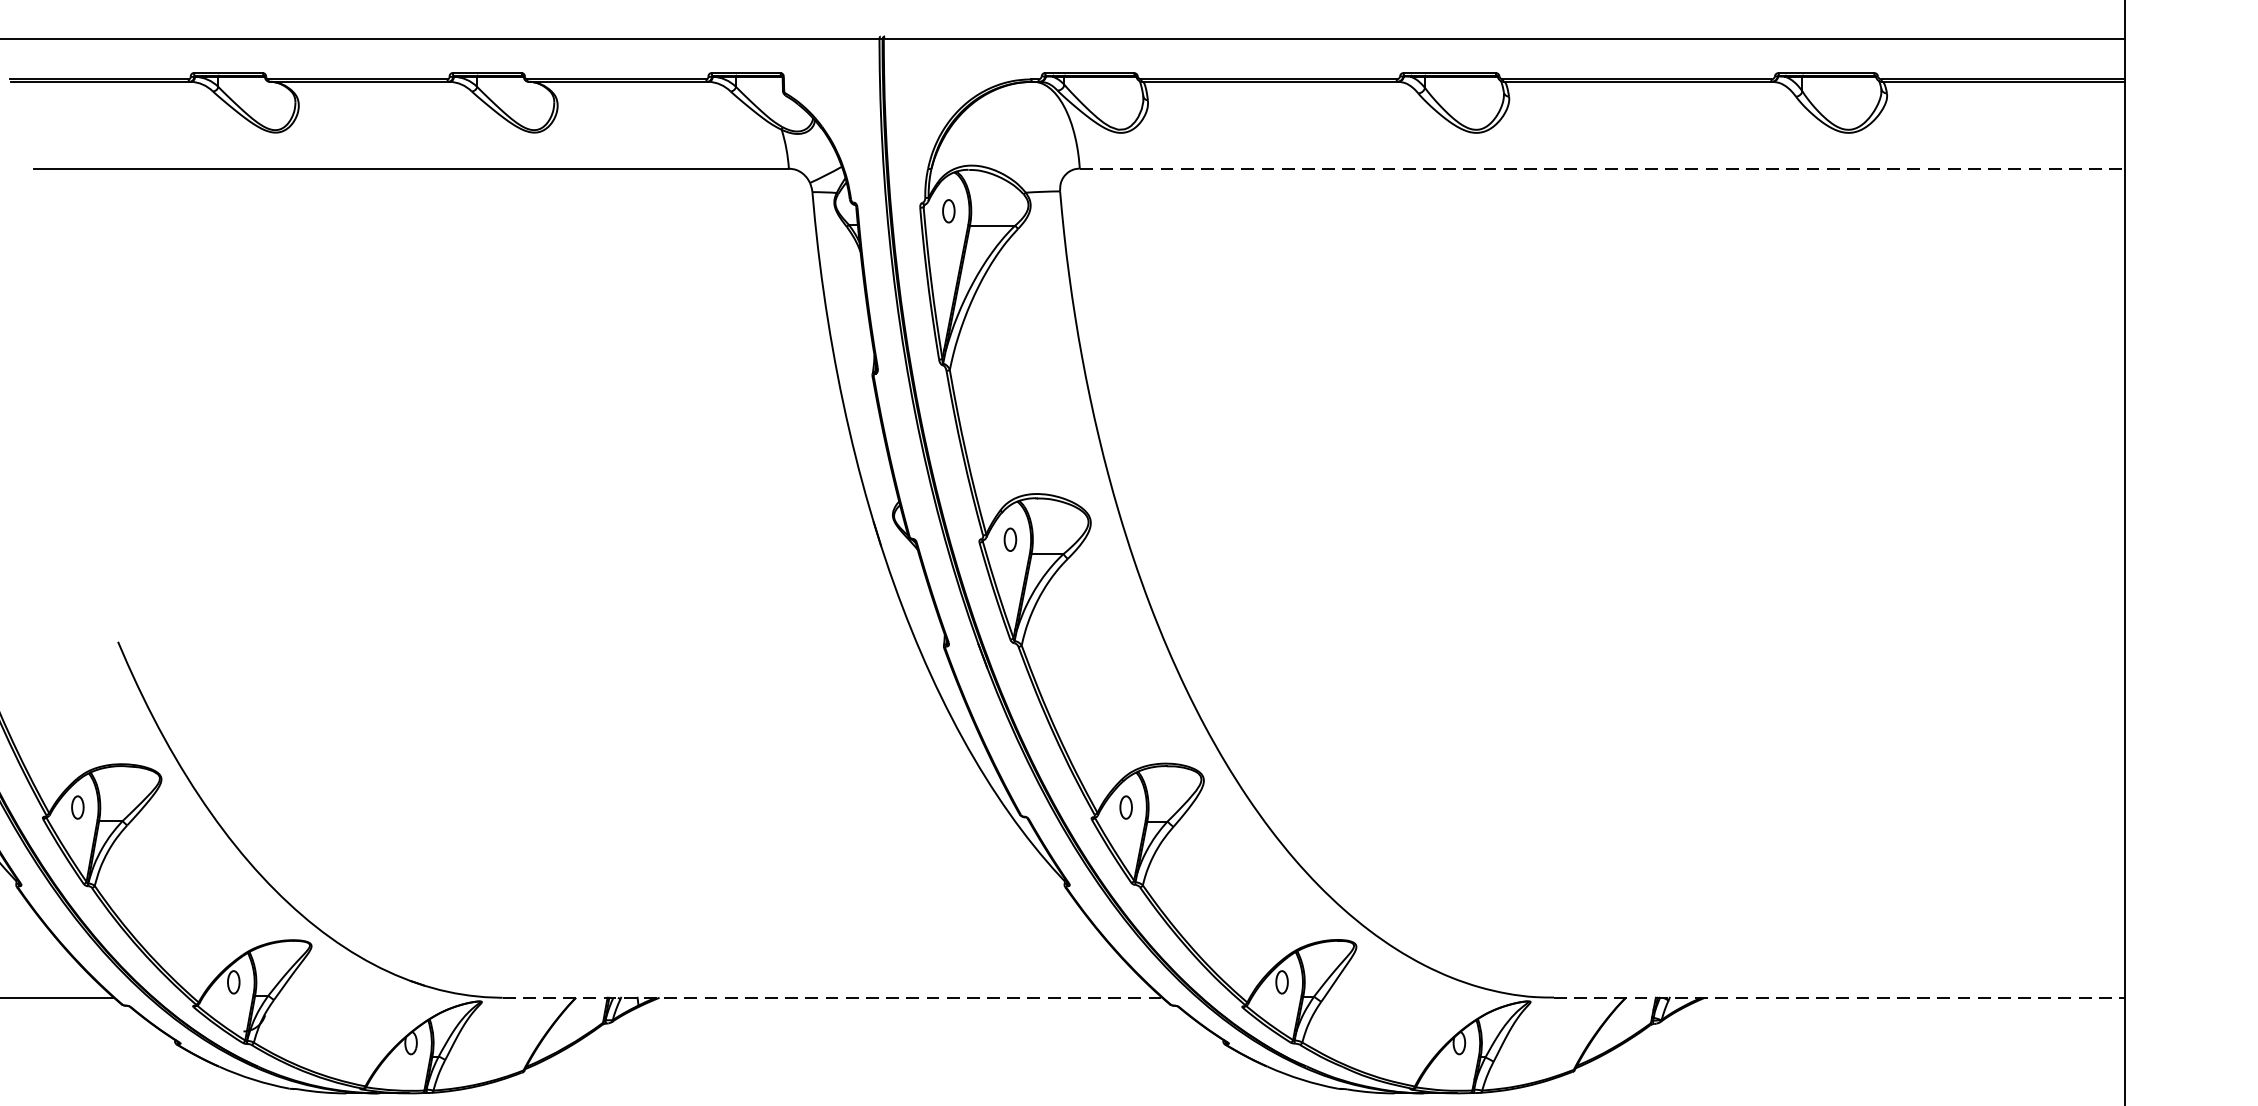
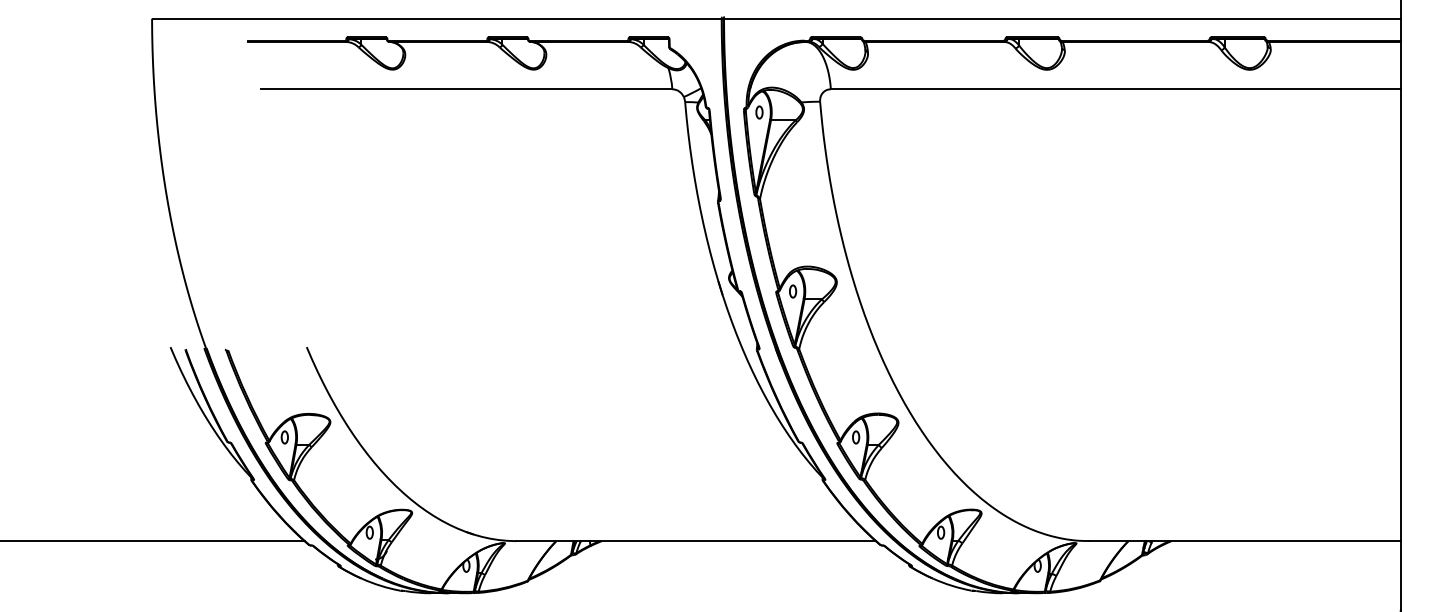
line: (1602, 169) -> (1115, 89), dashed -> solid
line: (833, 998) -> (696, 541), dashed -> solid
line: (1838, 998) -> (1244, 541), dashed -> solid

